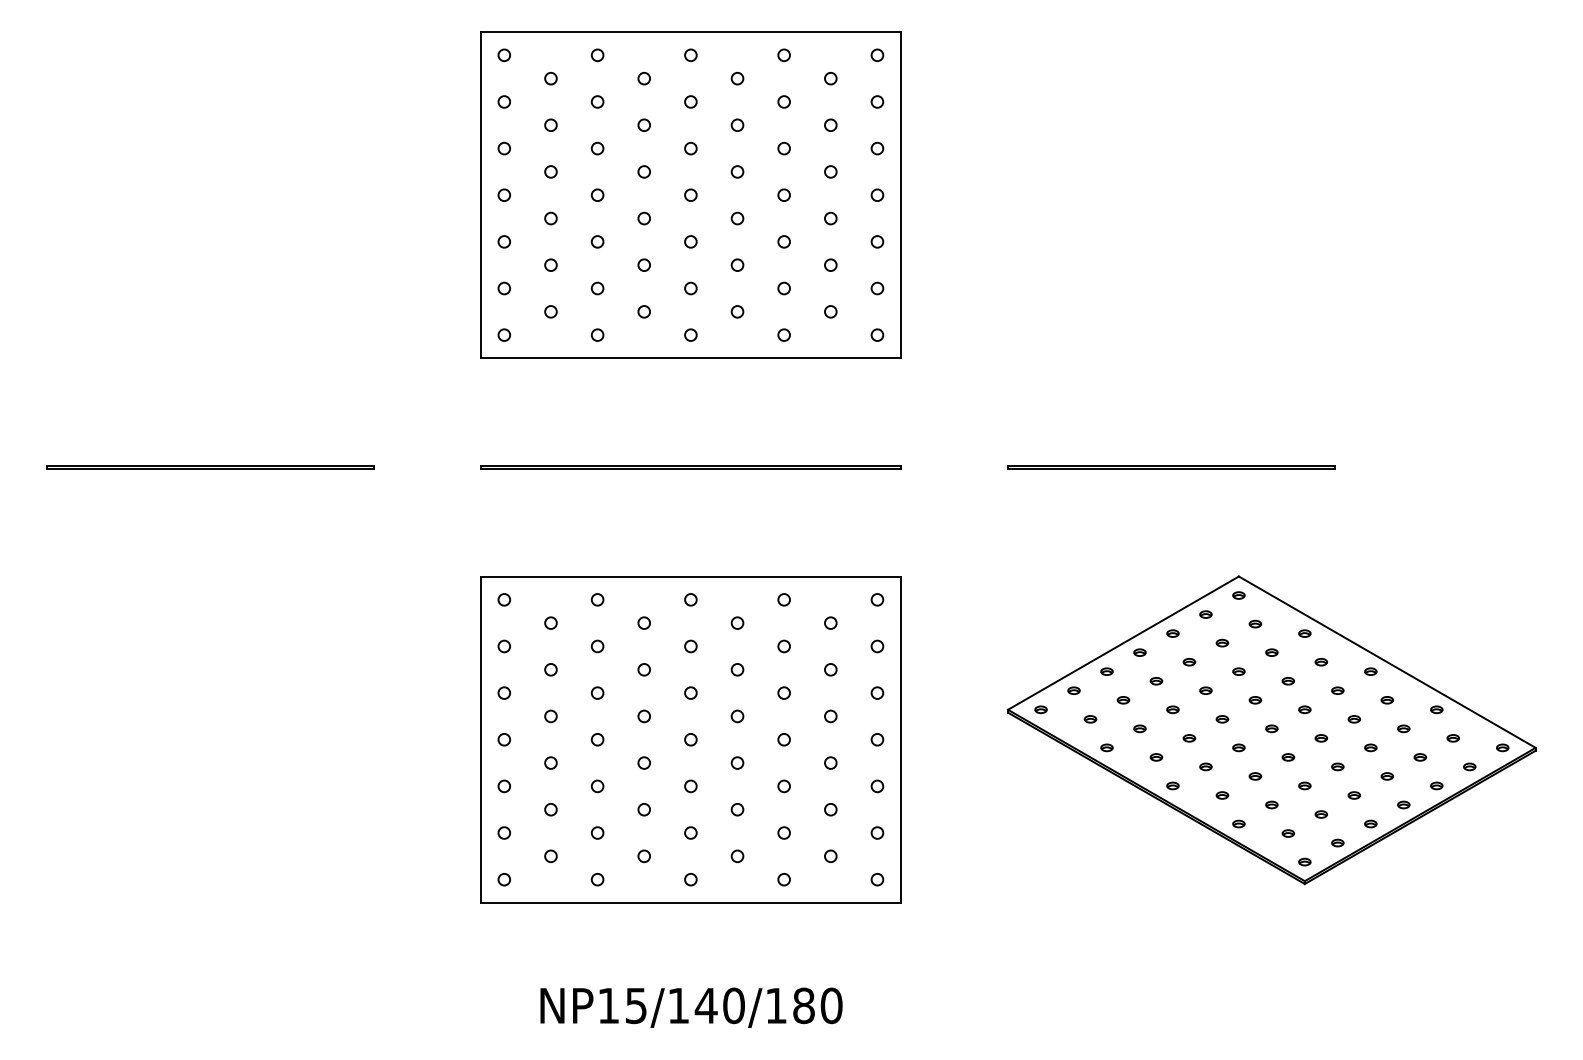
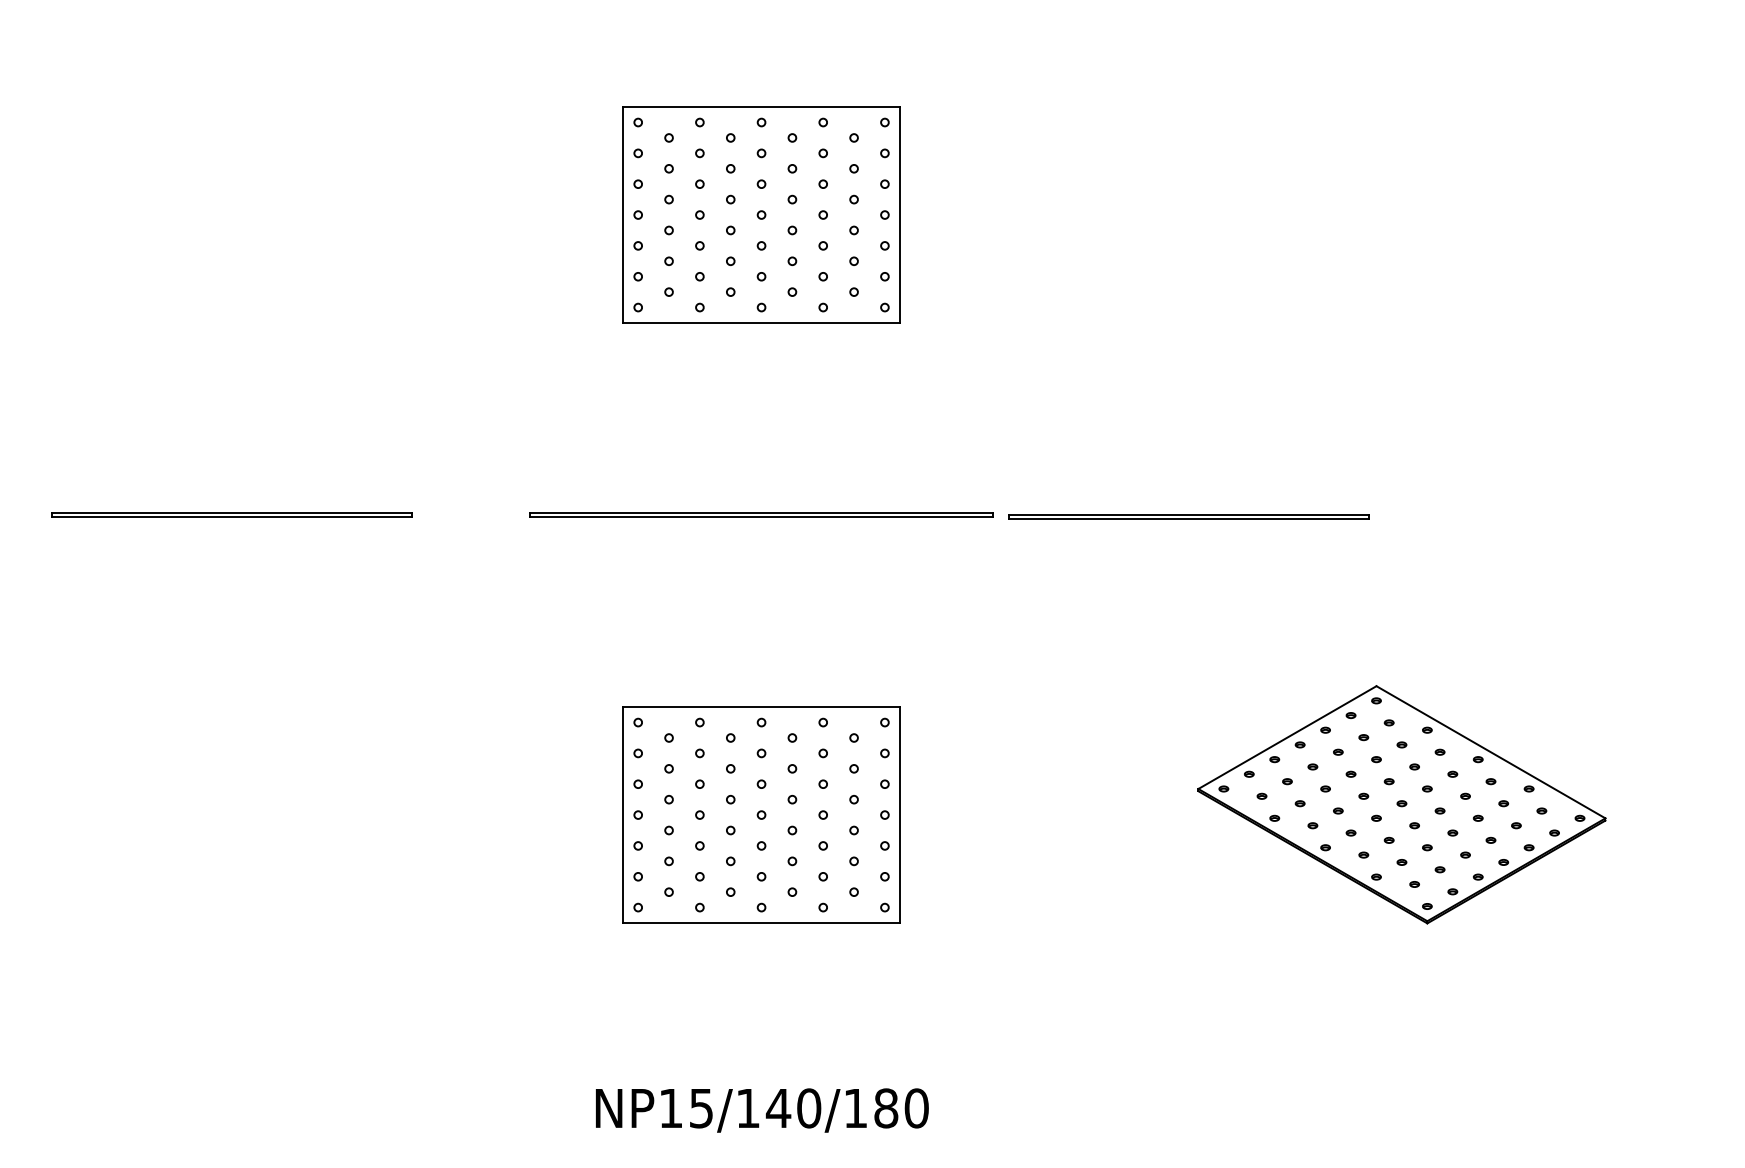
part: (690, 194) -> (761, 214), size x0.6
part: (1170, 466) -> (1188, 516), moved
part: (1271, 730) -> (1401, 804), size x0.7
part: (690, 739) -> (761, 814), size x0.6

